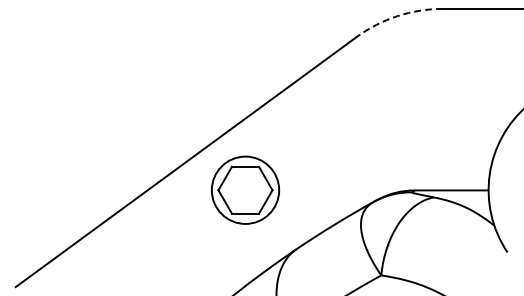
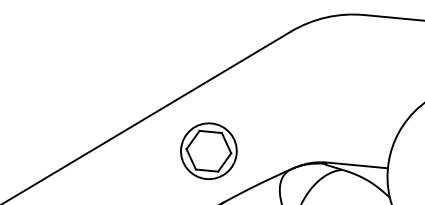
arc: (397, 16) -> (326, 17), dashed -> solid
part: (245, 189) -> (208, 150), moved

